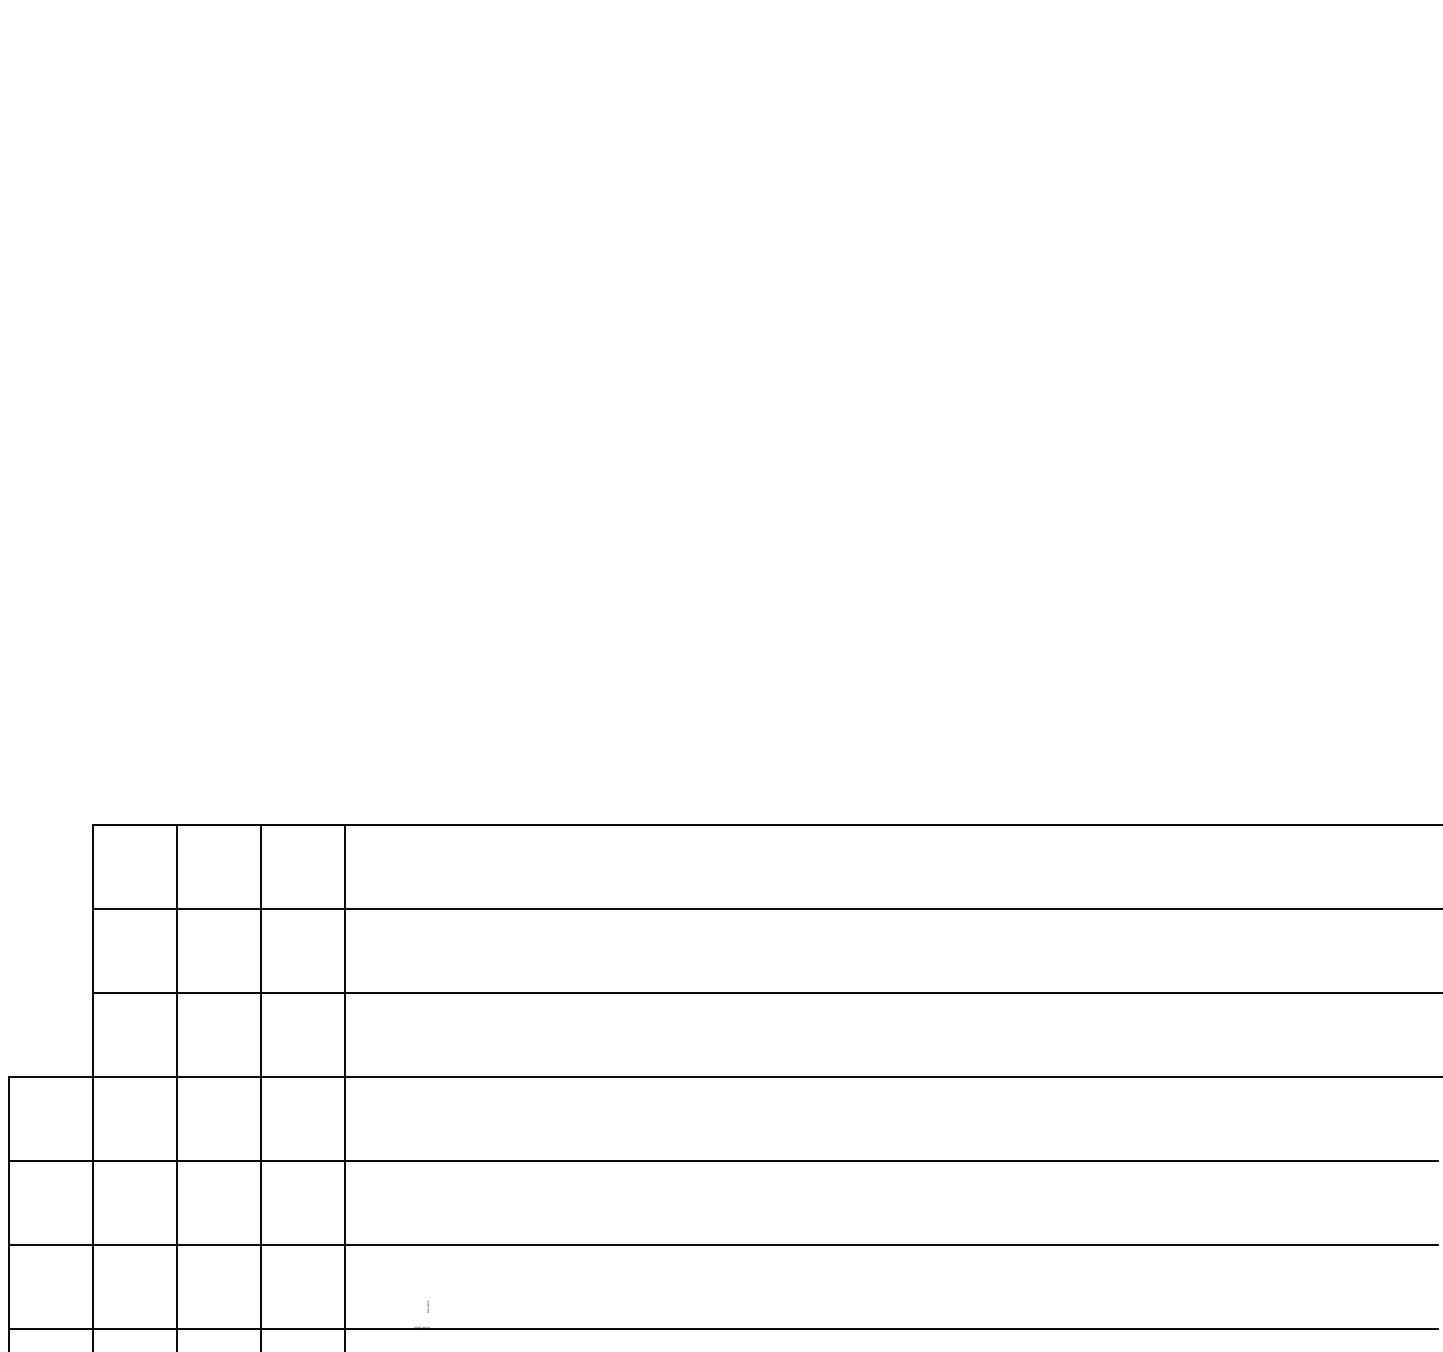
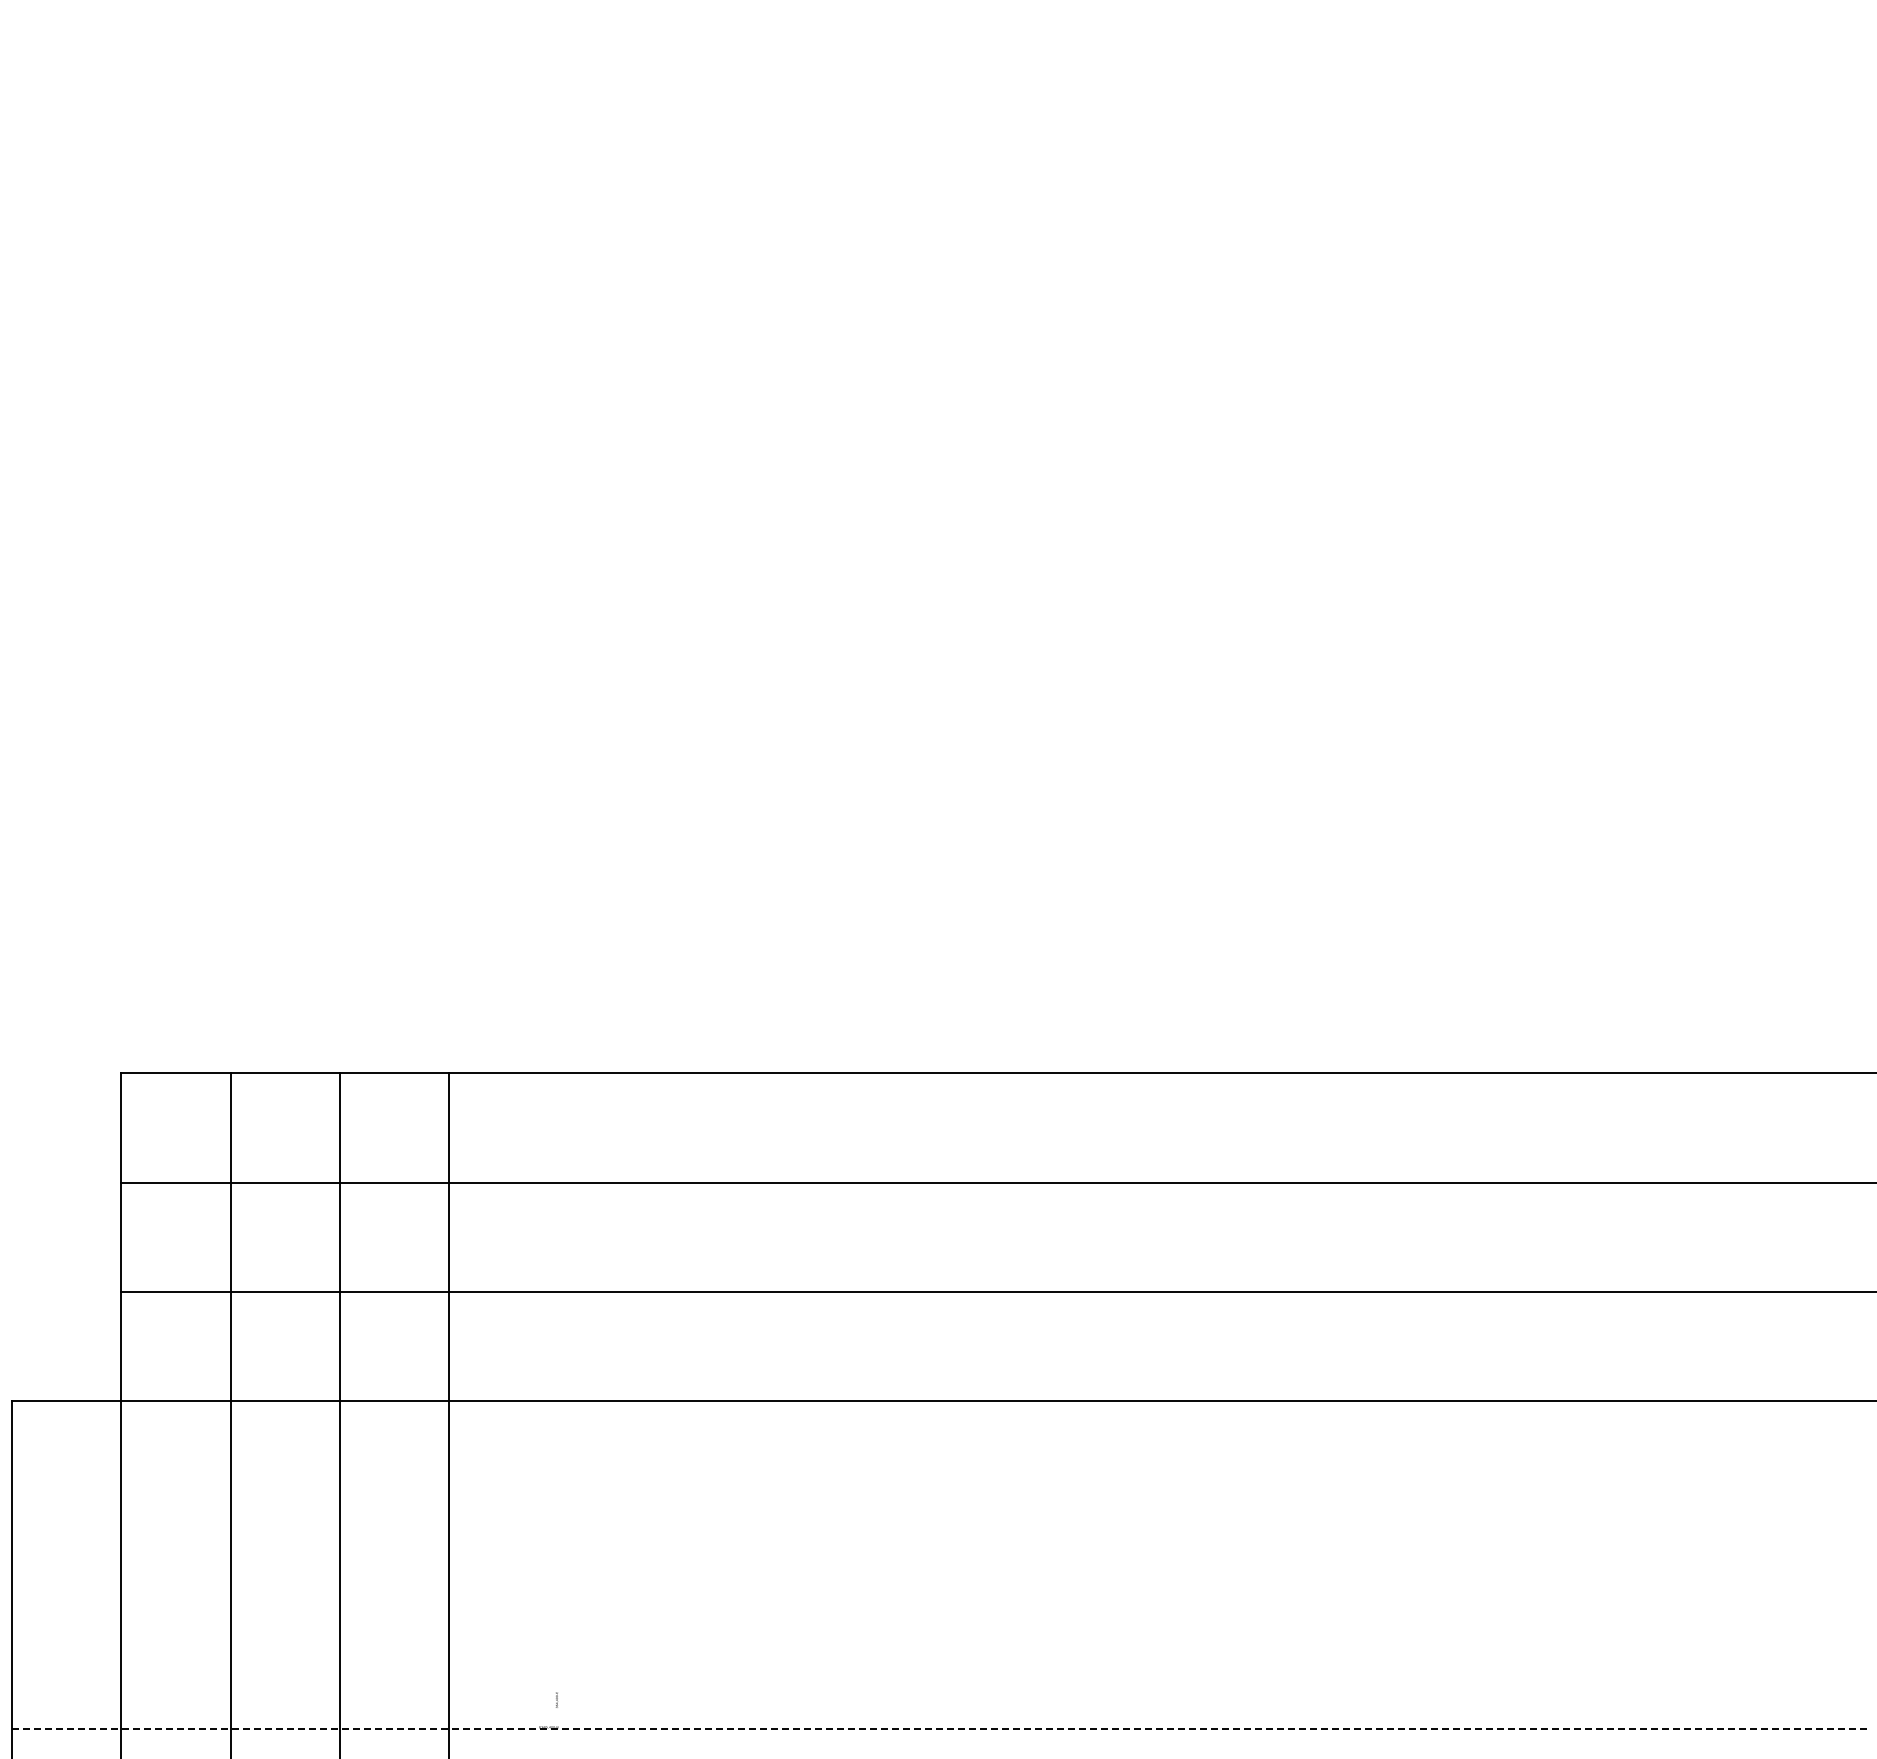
line: (723, 1161) -> (940, 1510), removed
line: (723, 1245) -> (940, 1620), removed
line: (723, 1329) -> (941, 1729), solid -> dashed

